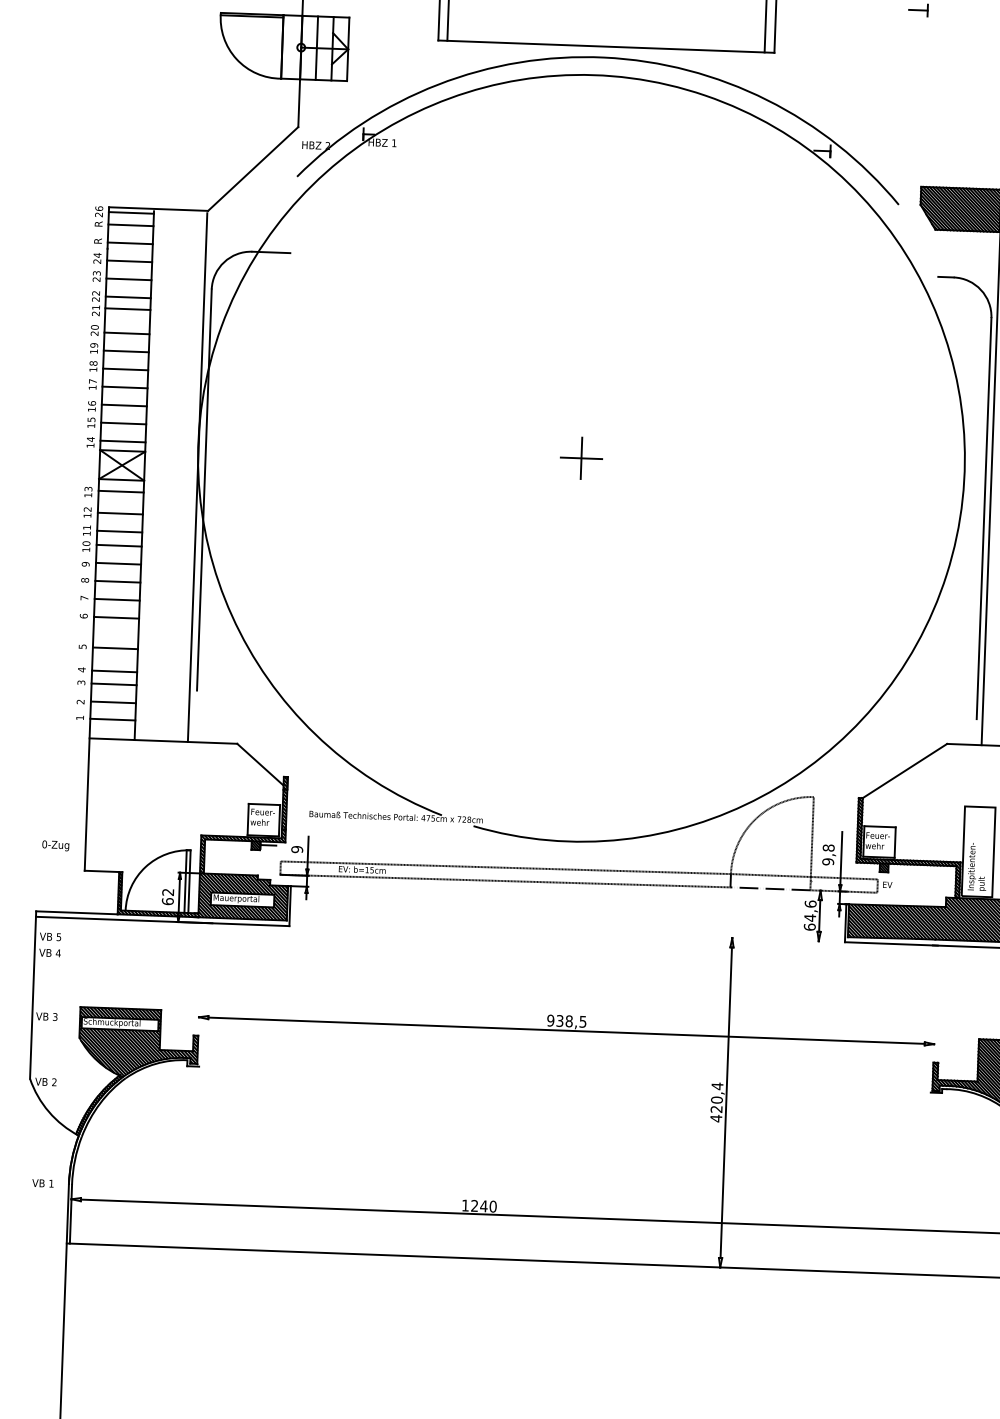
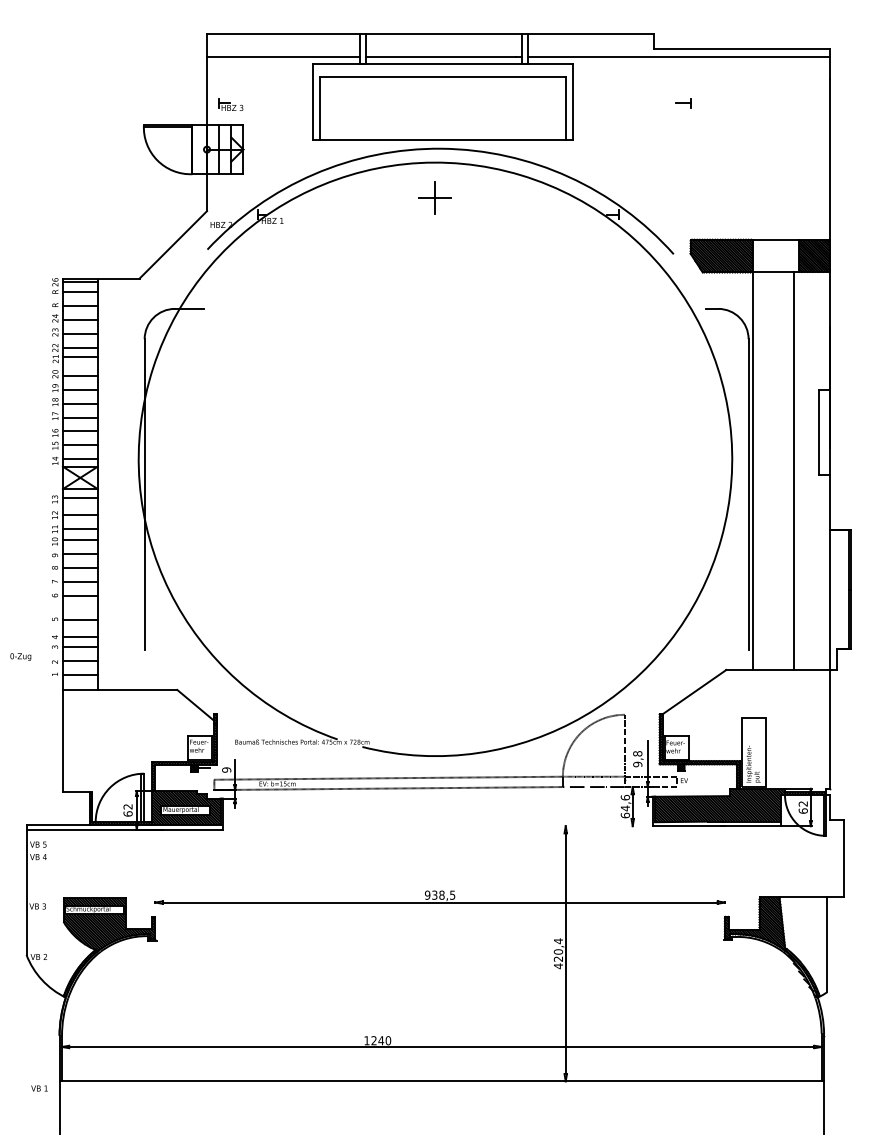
part: (580, 457) -> (434, 197), moved
line: (198, 476) -> (139, 484), removed
text: (55, 845) -> (20, 656), moved
text: (42, 1183) -> (39, 1088), moved

